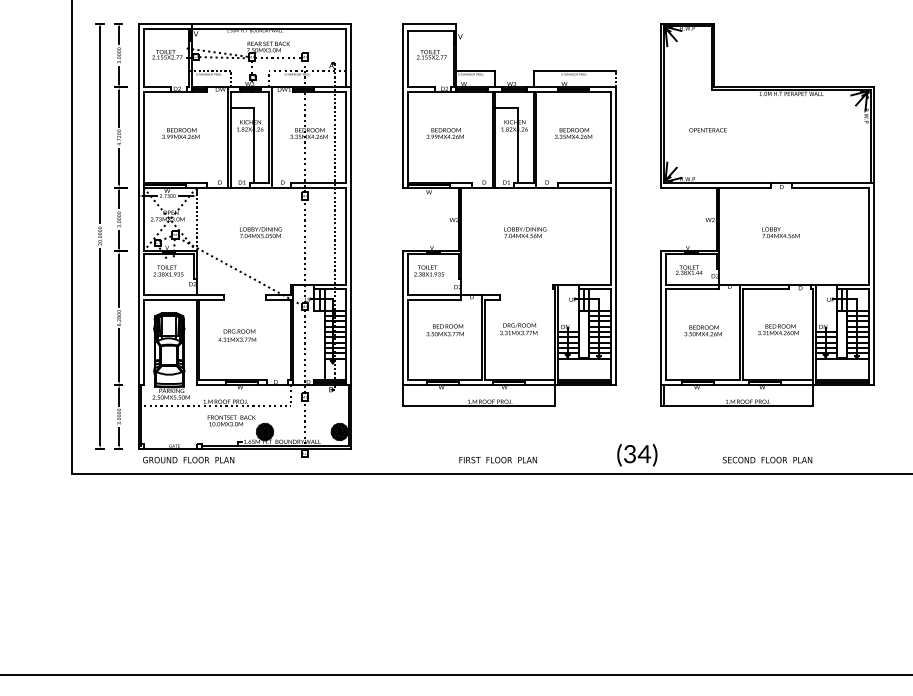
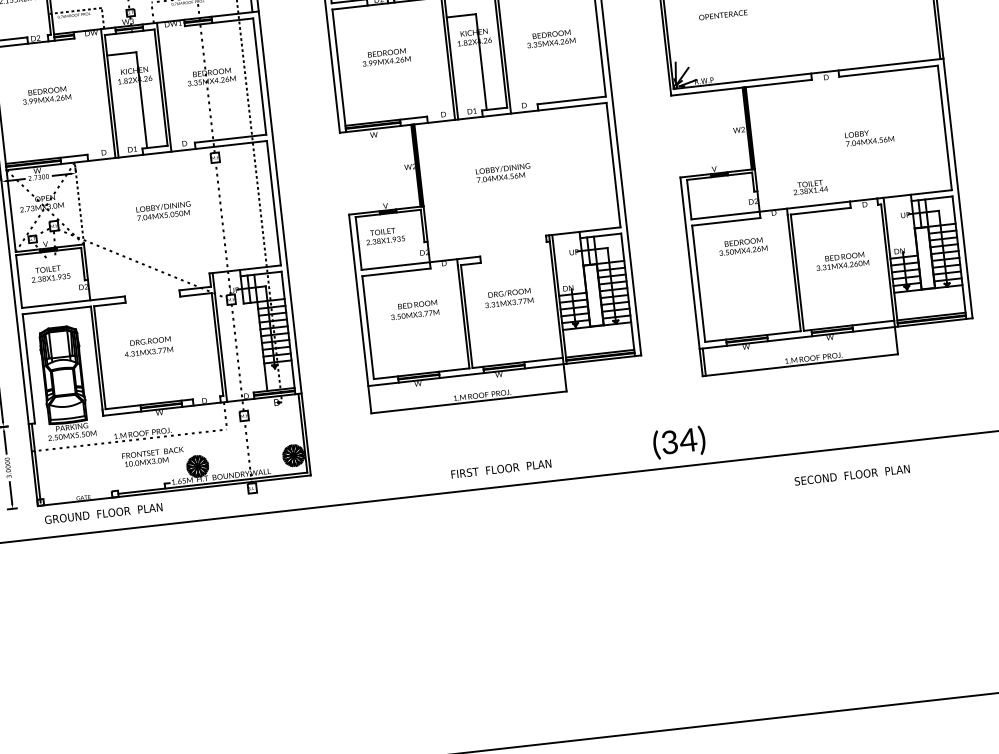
text: (780, 232) -> (868, 136), moved
text: (689, 269) -> (810, 186), moved
text: (702, 330) -> (742, 246), moved
text: (767, 459) -> (852, 474), moved

